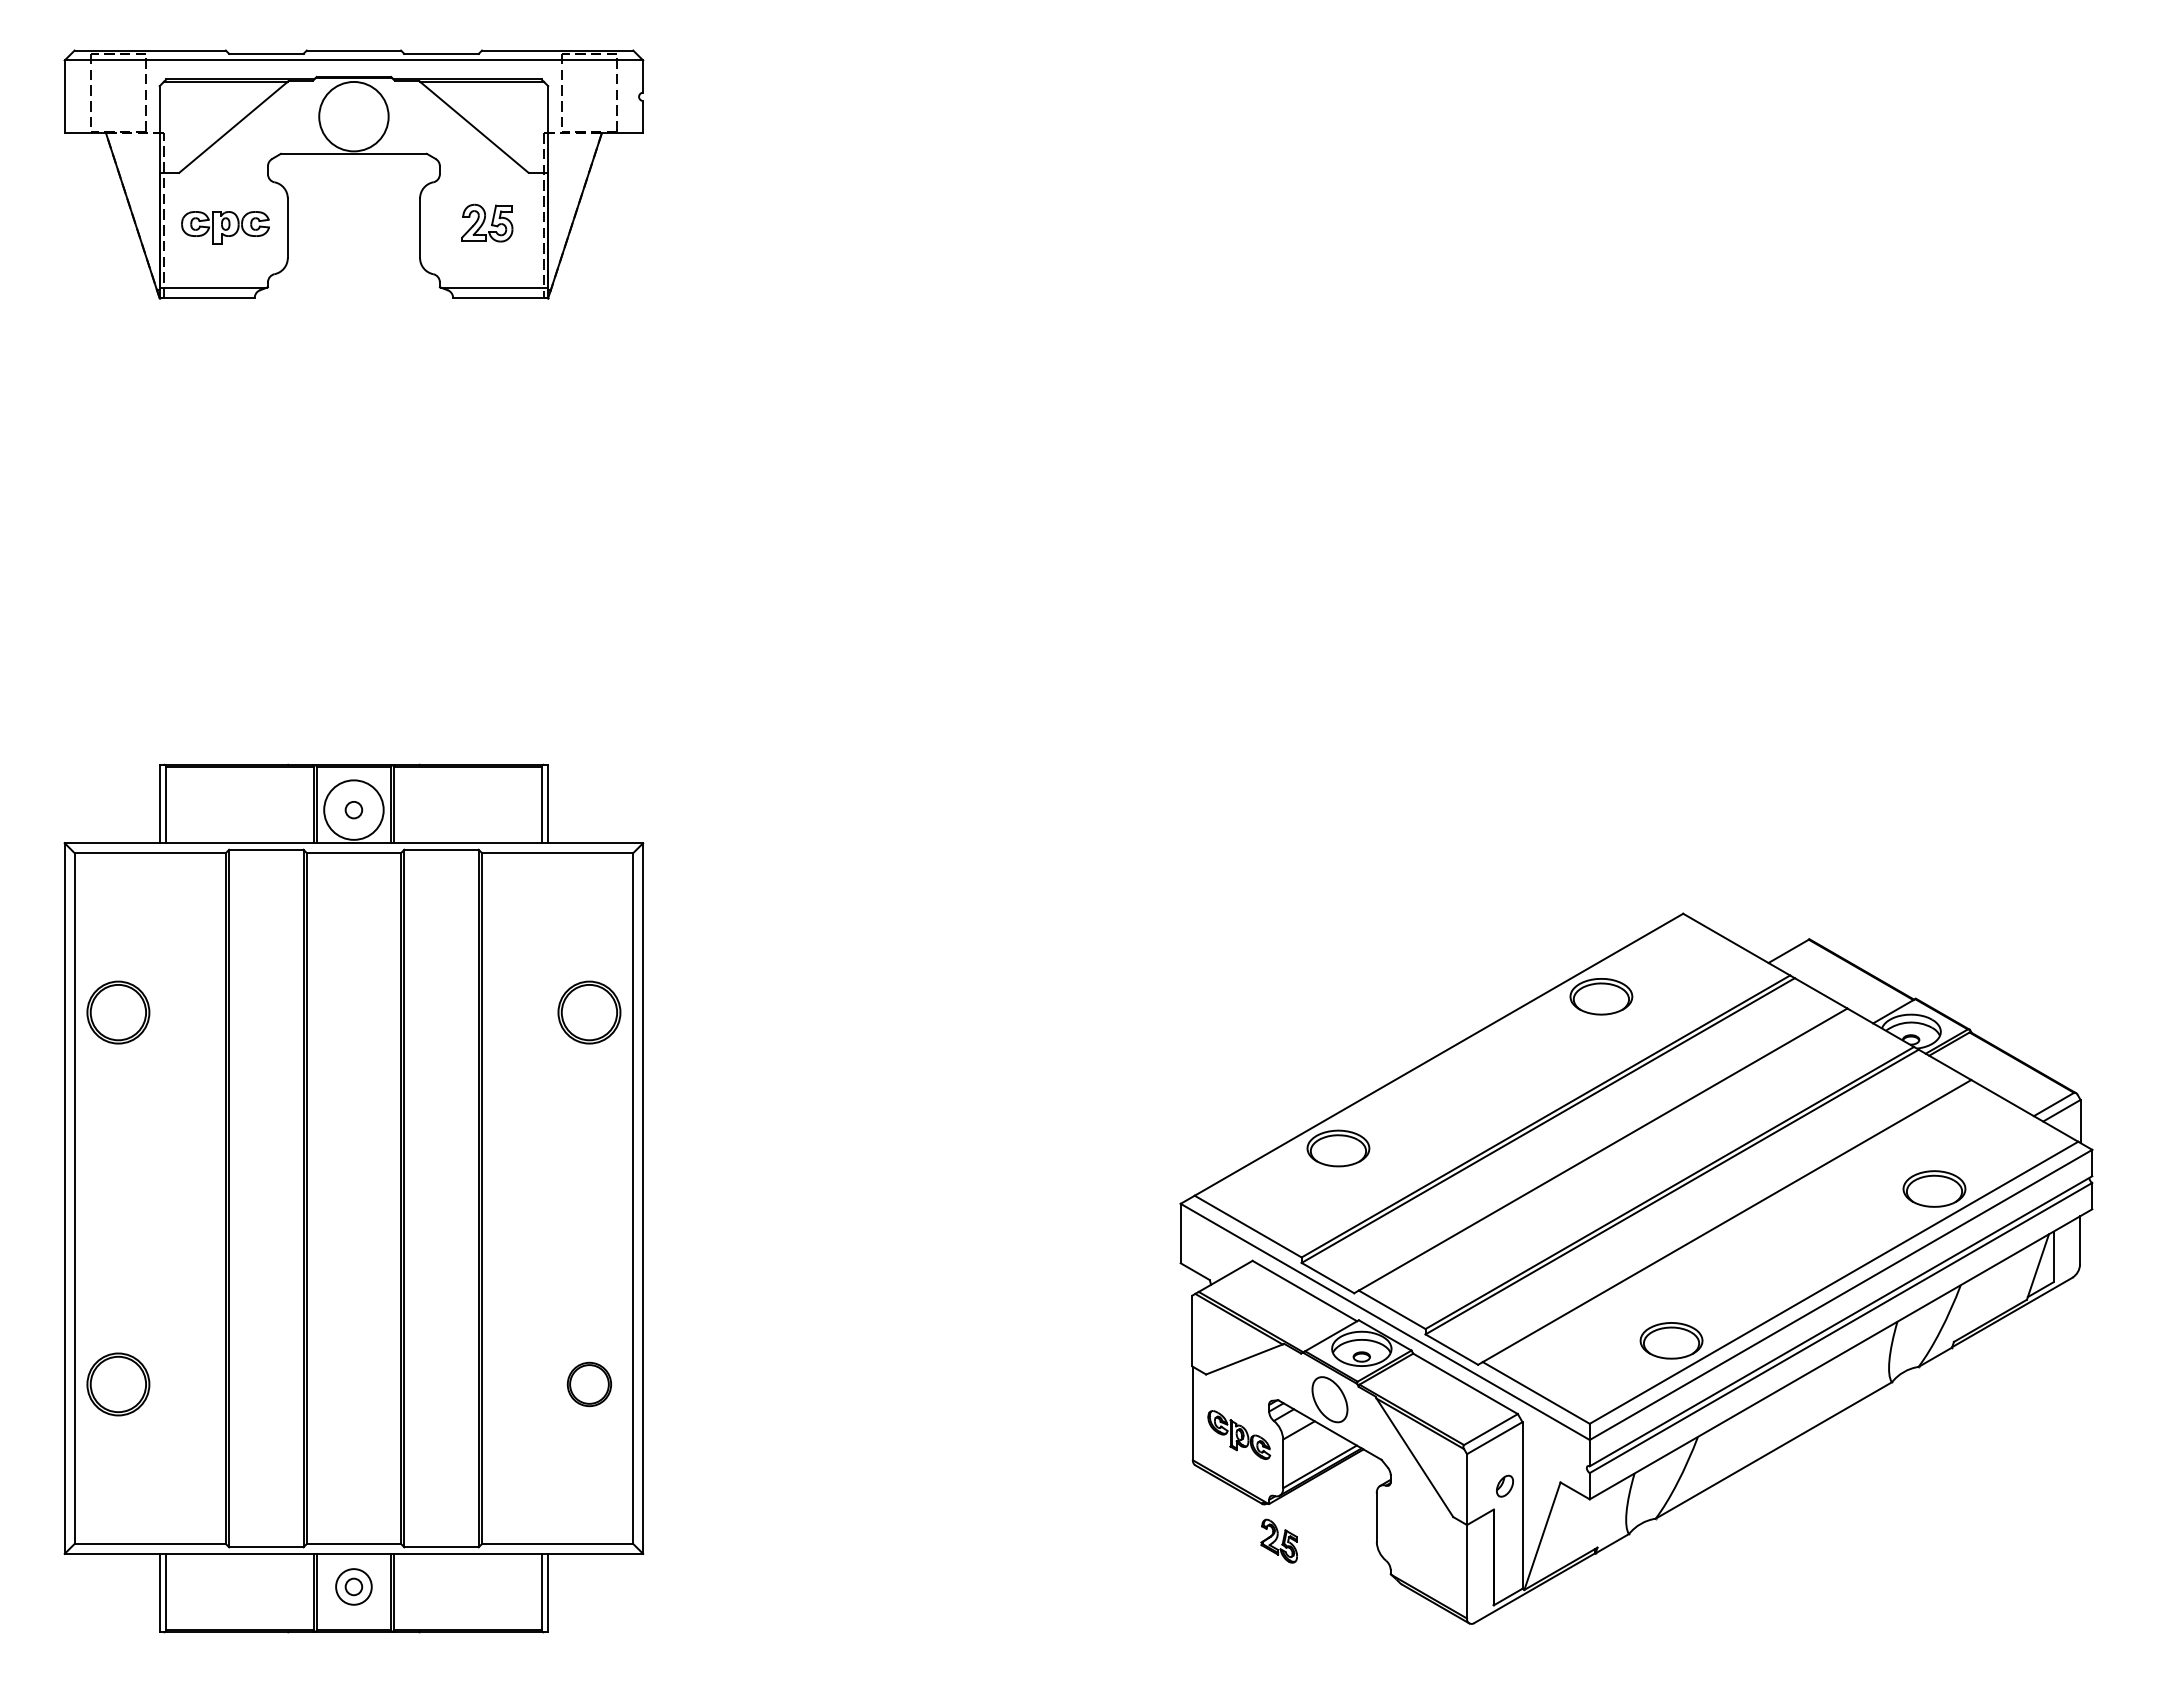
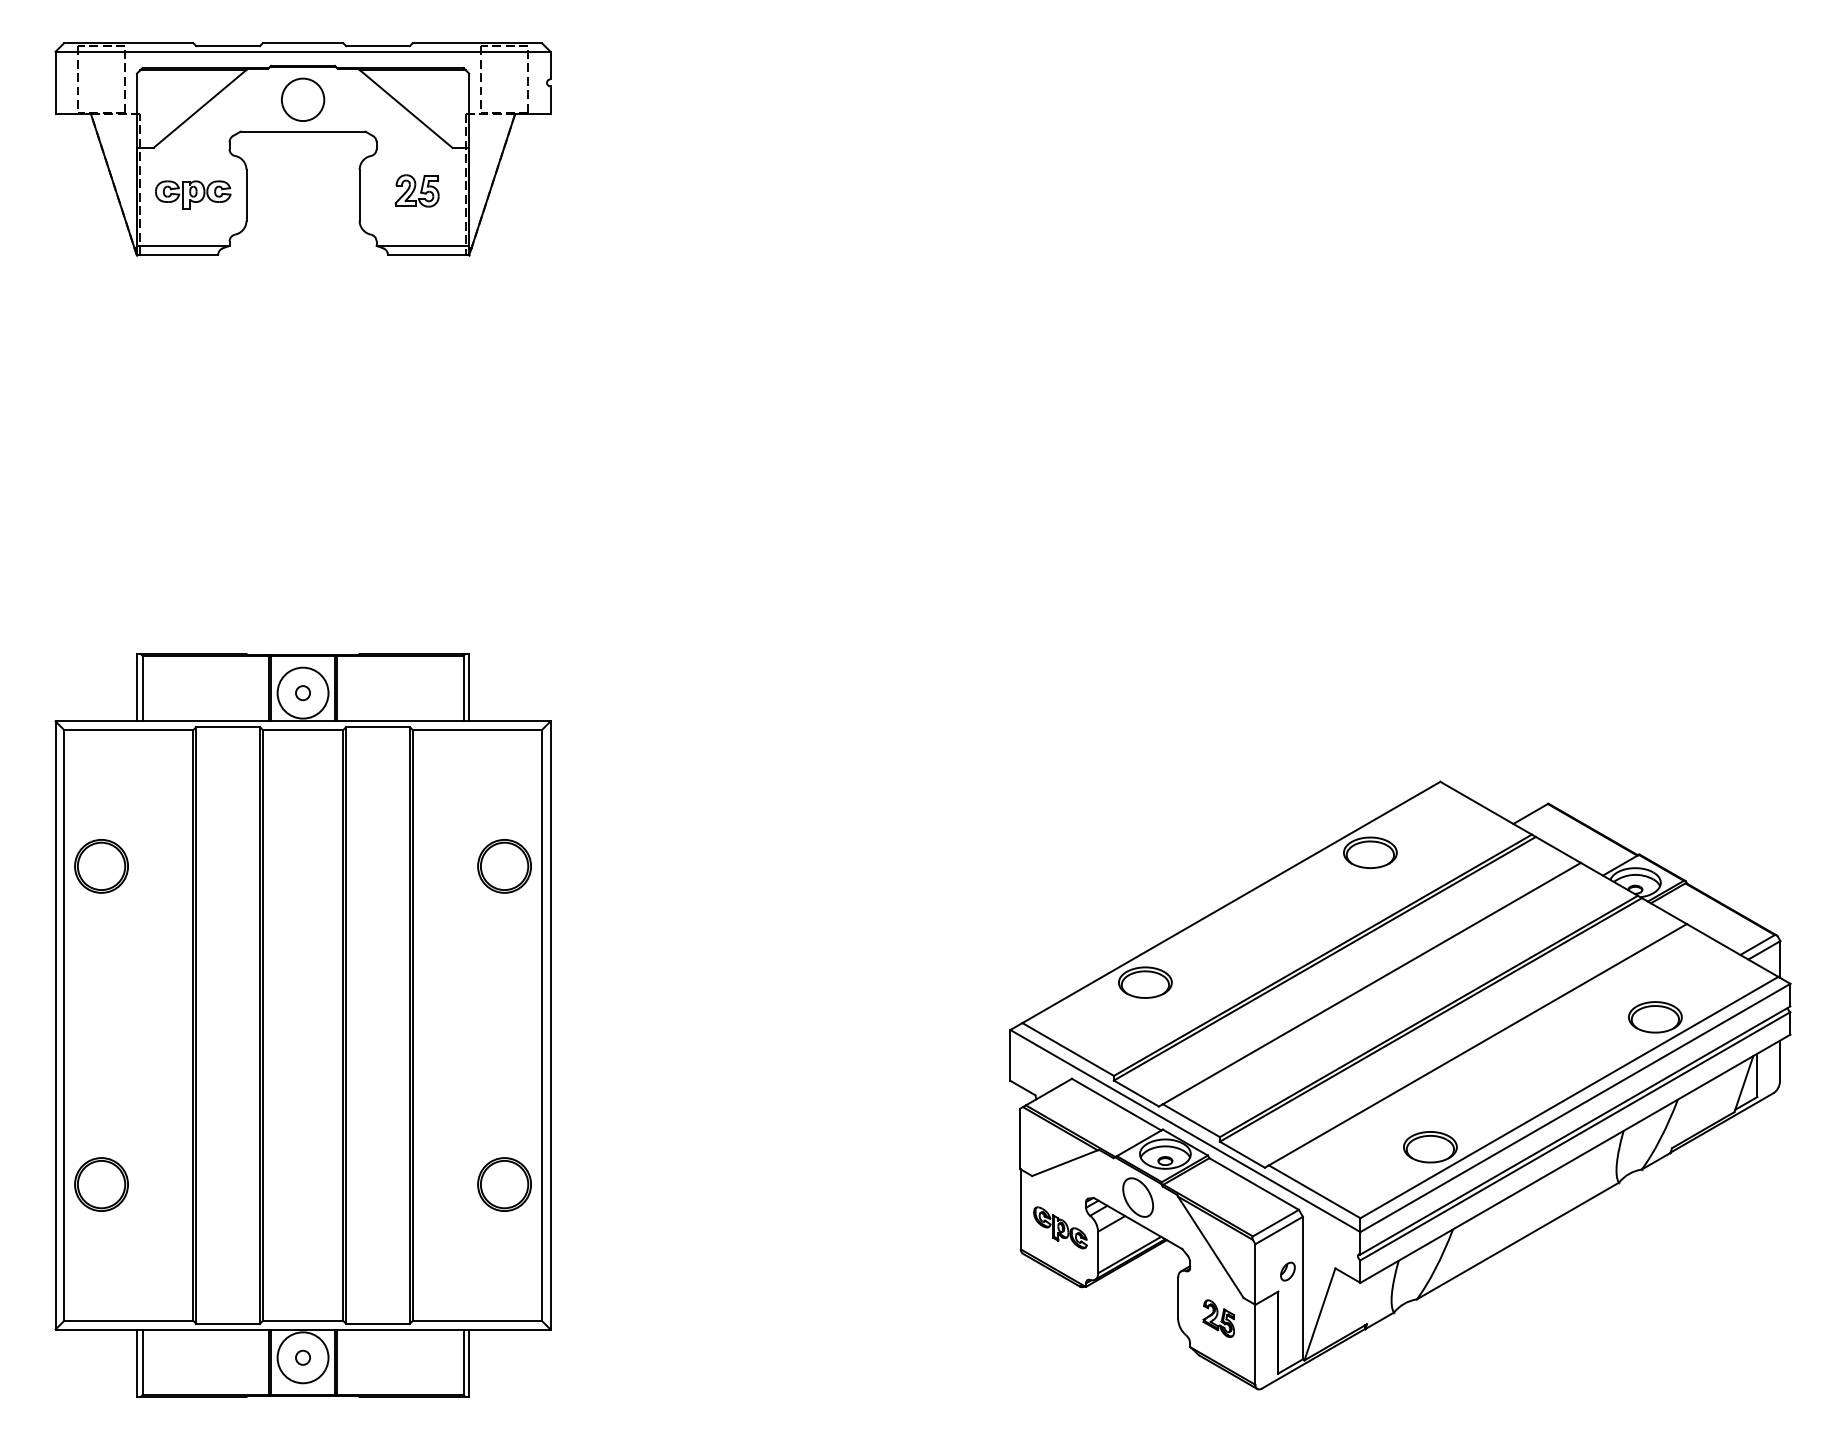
circle: (353, 116) -> (302, 99), size x0.71
part: (589, 1384) -> (504, 1184), size x1.43
part: (1278, 1540) -> (1218, 1318), moved
circle: (353, 1586) -> (302, 1357), size x1.67

